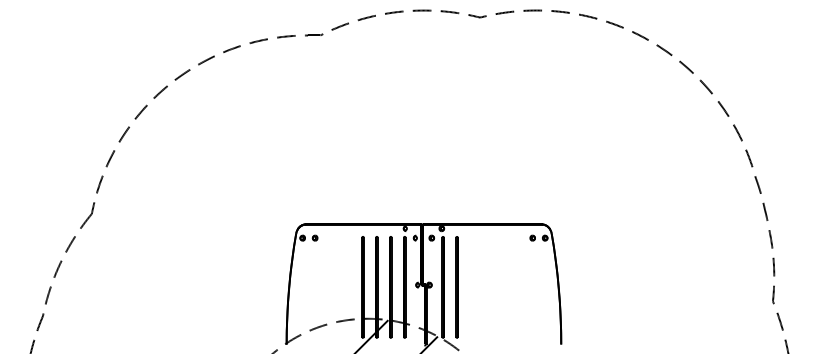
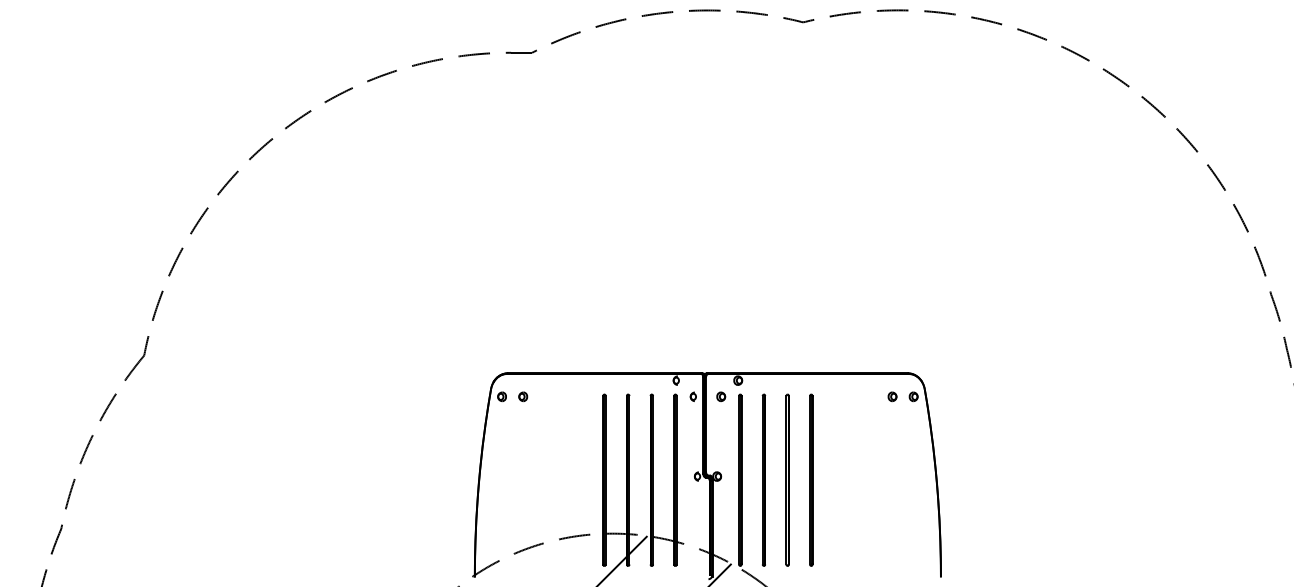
line: (470, 287) -> (786, 480), added
line: (484, 287) -> (810, 480), added

